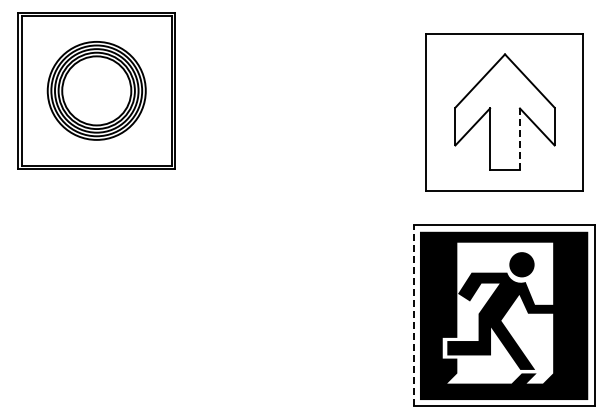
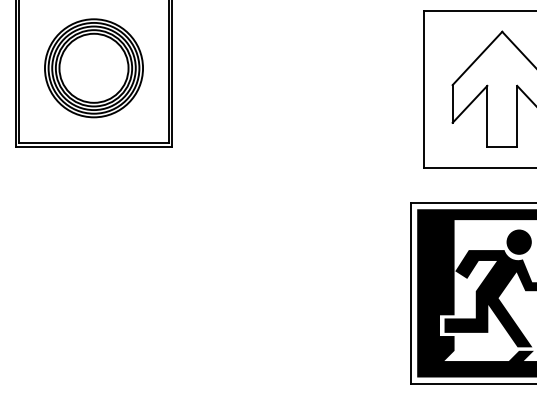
line: (519, 139) -> (516, 116), dashed -> solid
line: (413, 315) -> (410, 292), dashed -> solid

